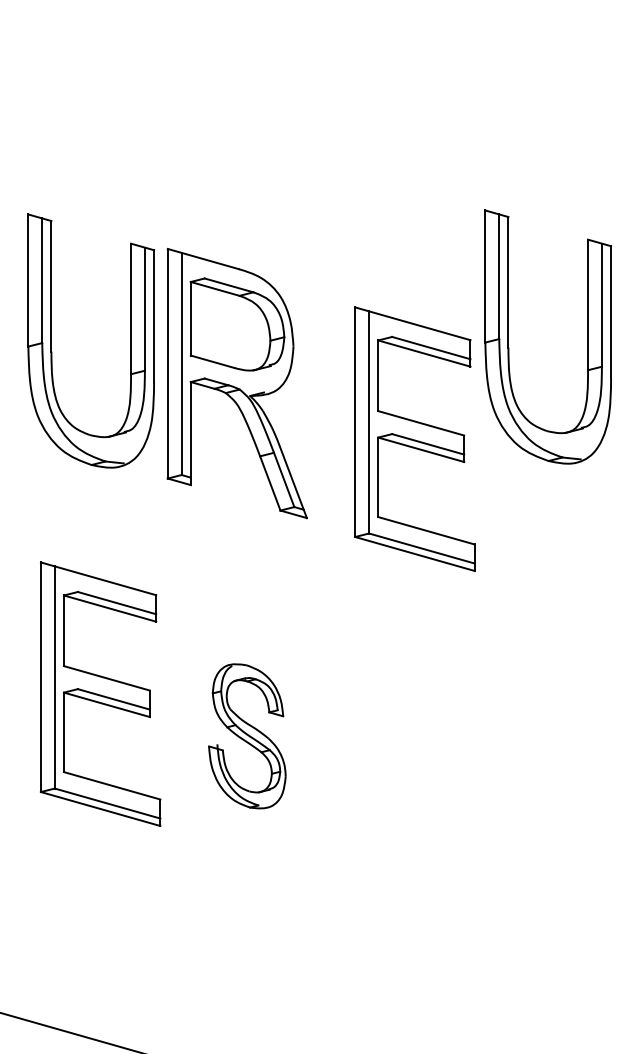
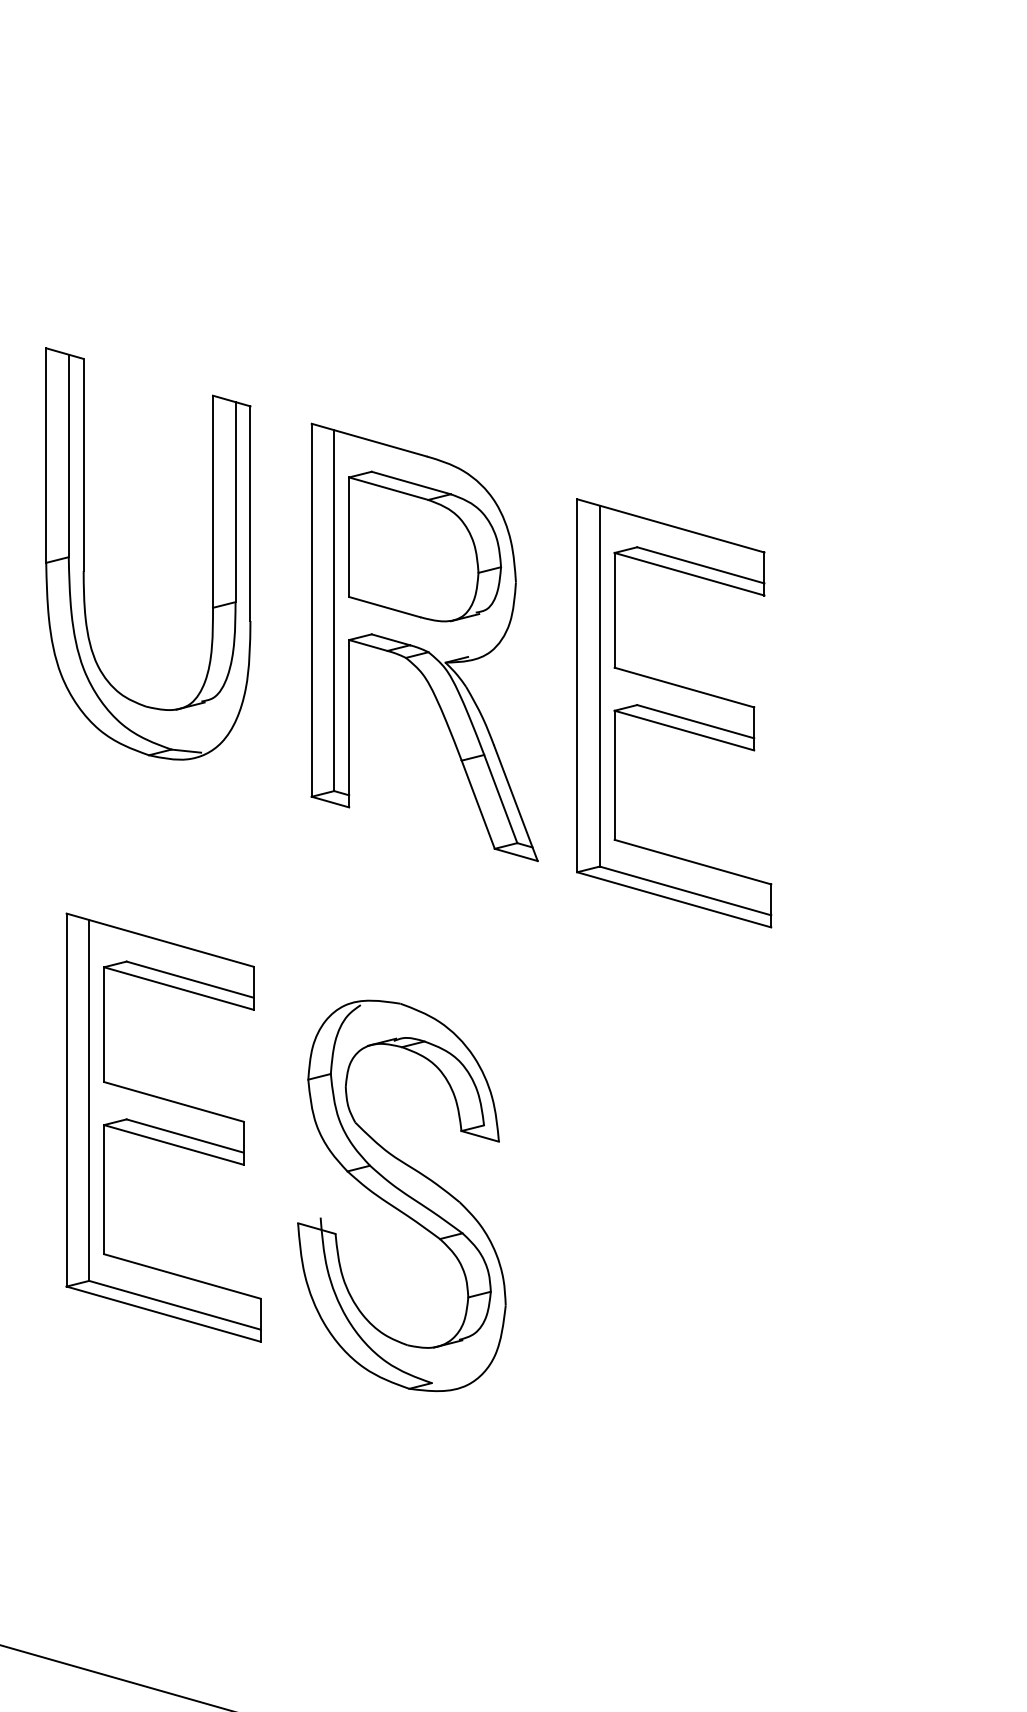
part: (508, 336) -> (826, 546), removed
part: (236, 383) -> (423, 642), moved
part: (247, 736) -> (402, 1196), size x1.67

